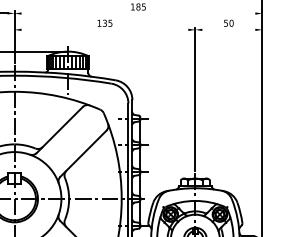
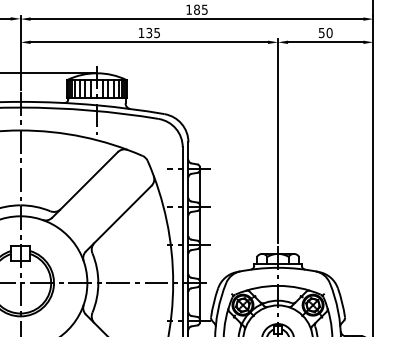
line: (138, 13) -> (197, 19), added
line: (104, 29) -> (148, 41), added
line: (228, 29) -> (325, 41), added

